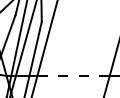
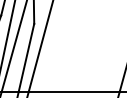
line: (74, 75) -> (75, 91), dashed -> solid

